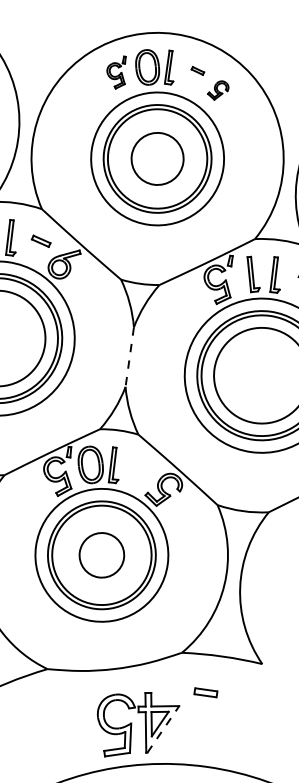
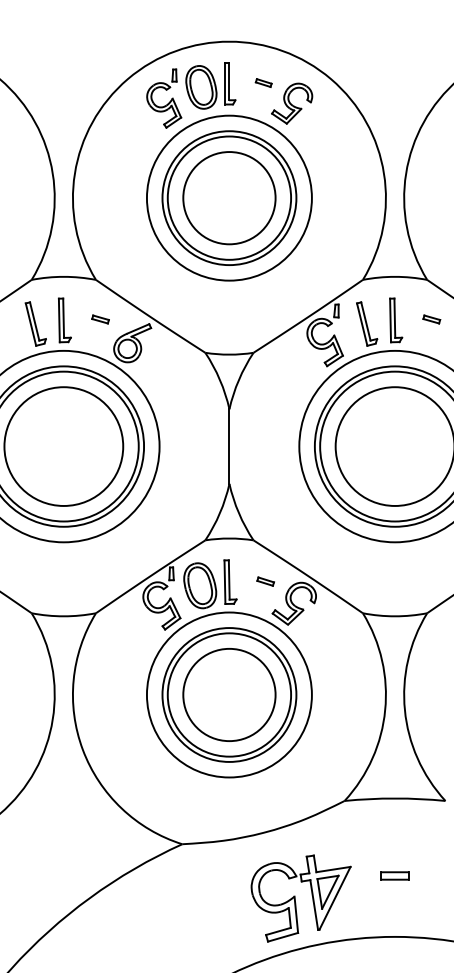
part: (116, 72) -> (164, 98), size x1.43
part: (218, 90) -> (292, 103), size x1.67
circle: (157, 159) -> (229, 198), size x1.43
part: (41, 241) -> (100, 319), size x0.71
line: (129, 357) -> (229, 447), dashed -> solid
part: (143, 468) -> (265, 581), added
circle: (102, 554) -> (229, 694), size x1.67
part: (205, 692) -> (394, 875), moved
line: (163, 729) -> (335, 898), dashed -> solid

